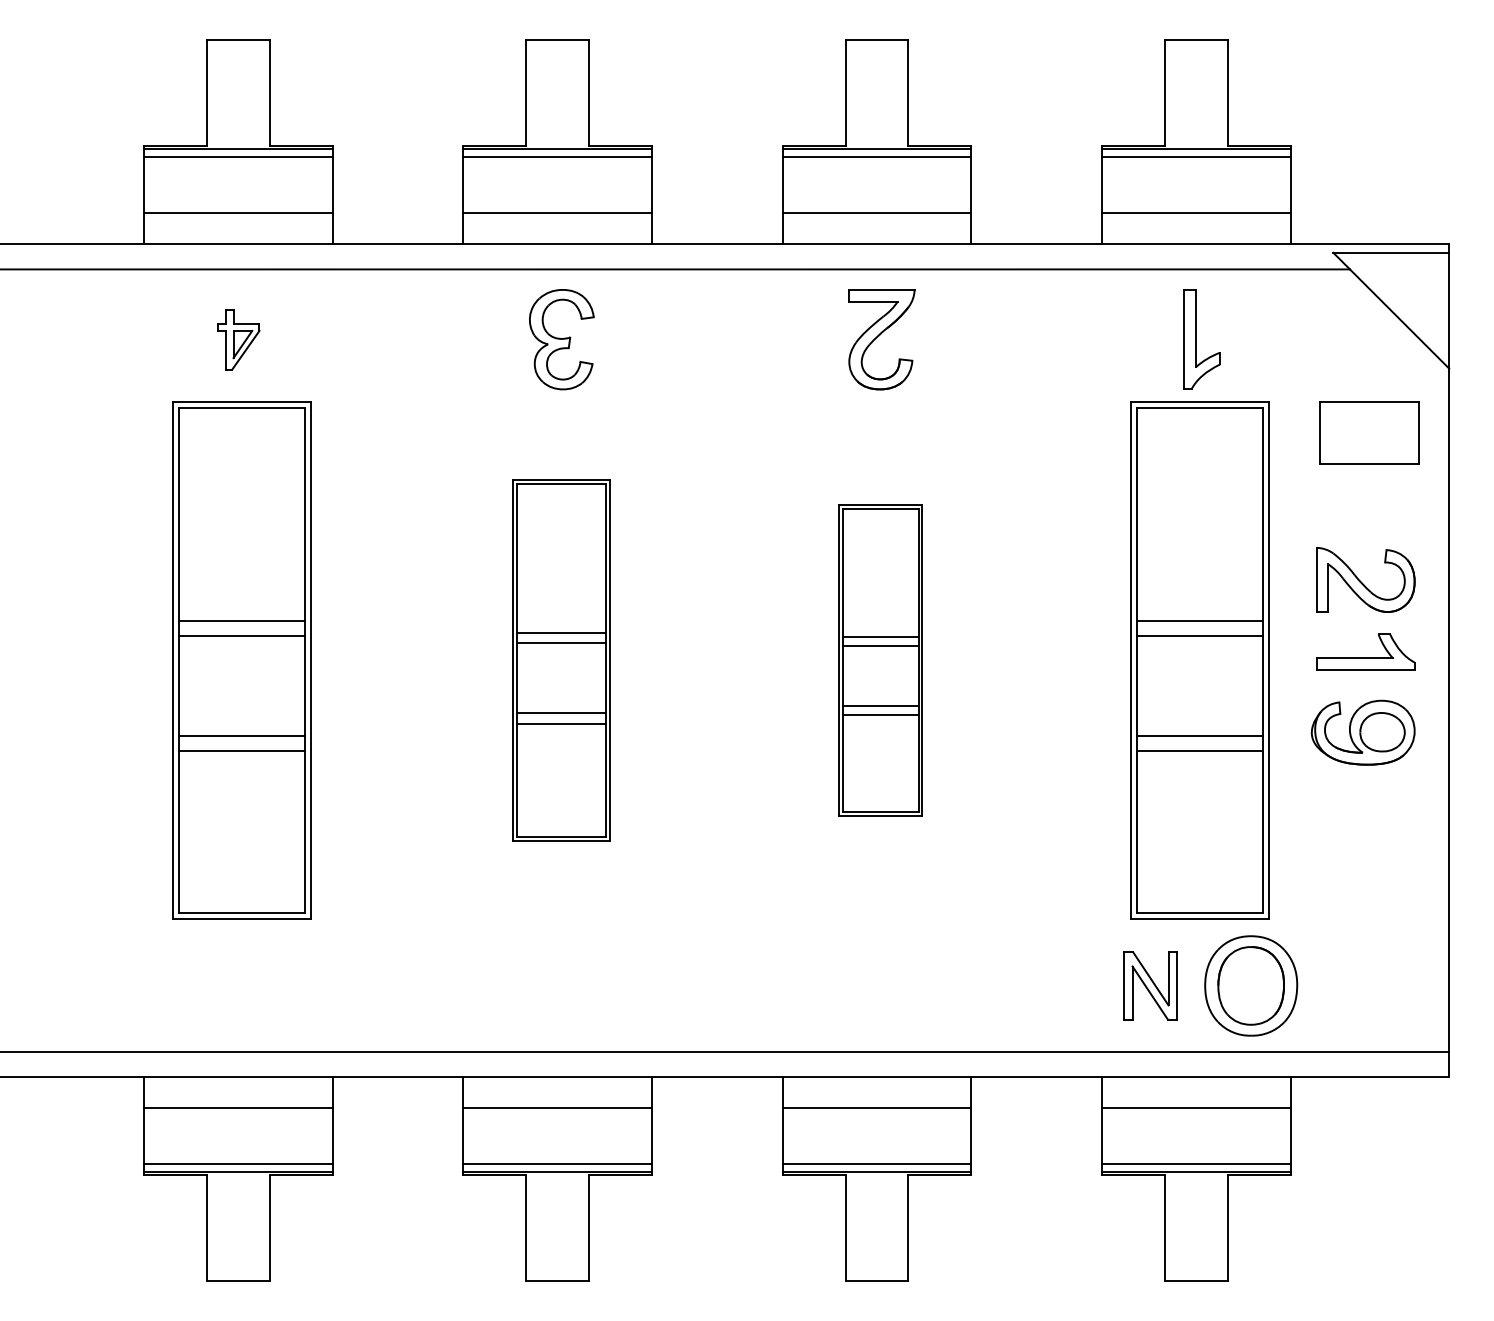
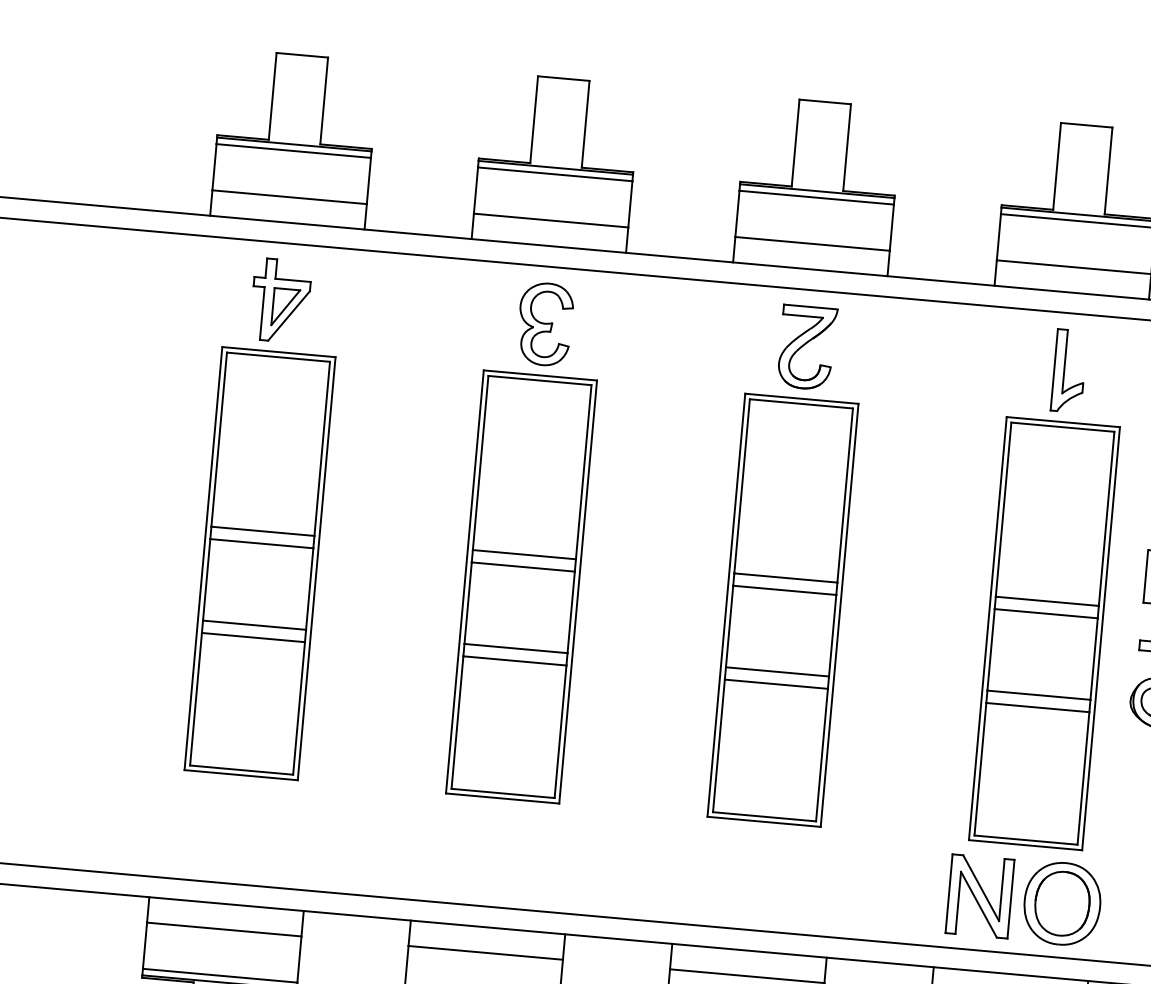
part: (238, 339) -> (280, 300), size x1.67
part: (561, 660) -> (521, 586), size x1.43
part: (880, 660) -> (782, 610), size x1.67
part: (1150, 985) -> (980, 896), size x1.43

